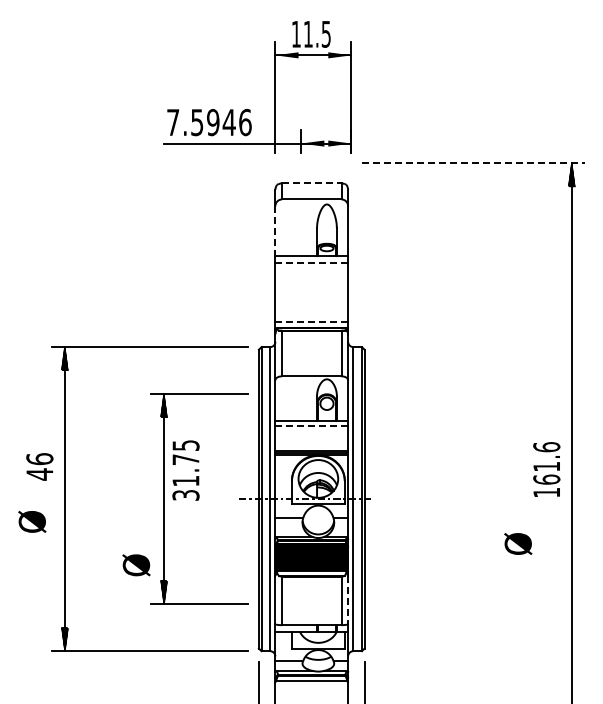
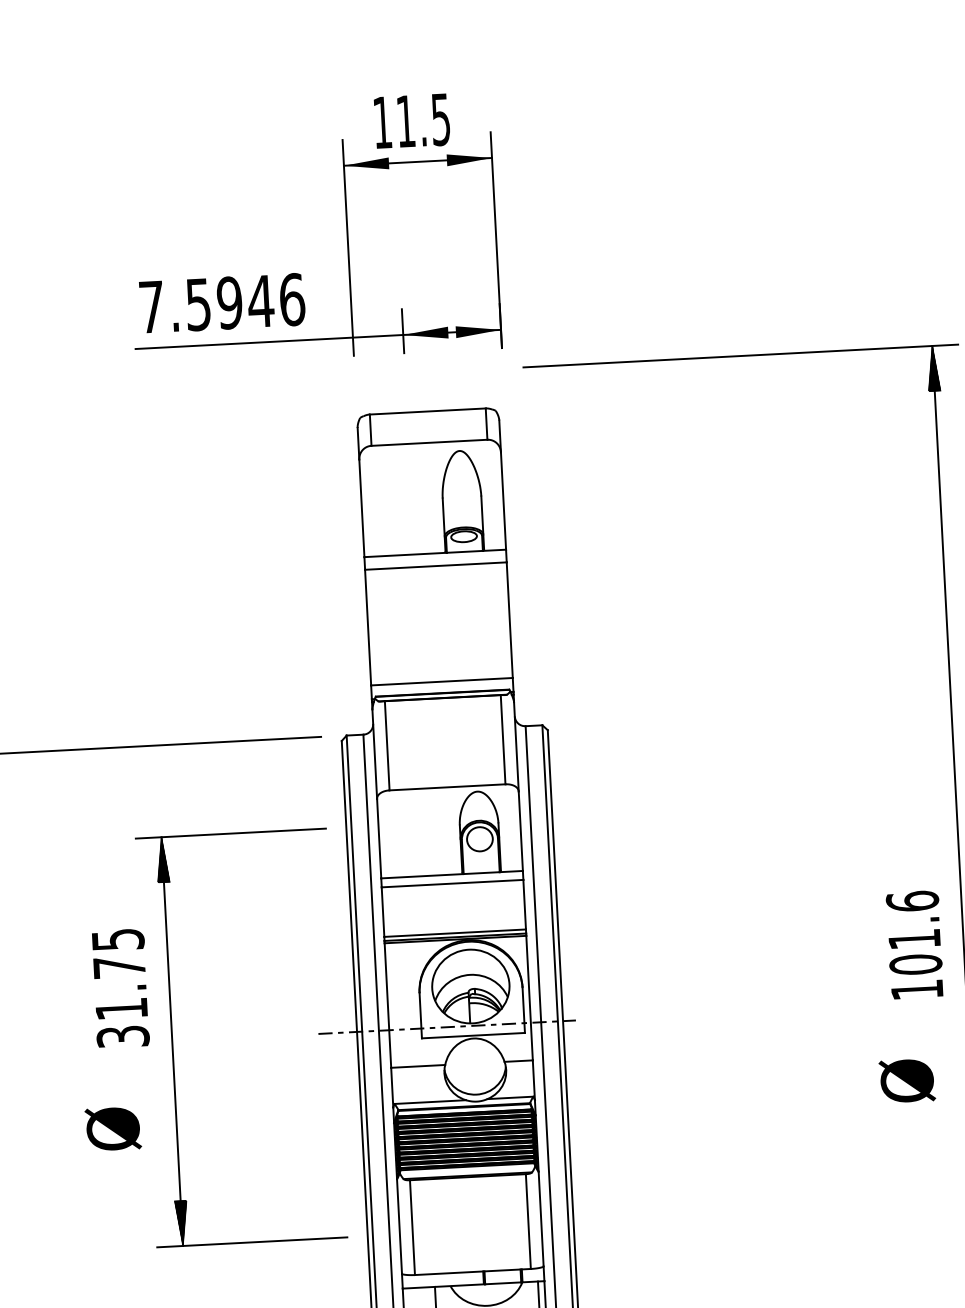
line: (473, 163) -> (740, 356), dashed -> solid
line: (311, 183) -> (427, 411), dashed -> solid
line: (275, 231) -> (362, 508), dashed -> solid
line: (311, 262) -> (435, 565), dashed -> solid
line: (311, 322) -> (441, 682), dashed -> solid
line: (311, 425) -> (452, 883), dashed -> solid
text: (185, 470) -> (119, 988), moved
text: (546, 479) -> (915, 964), 161.6 -> 101.6
text: (518, 543) -> (907, 1079), moved
text: (136, 565) -> (113, 1129), moved
line: (348, 600) -> (541, 1220), dashed -> solid

